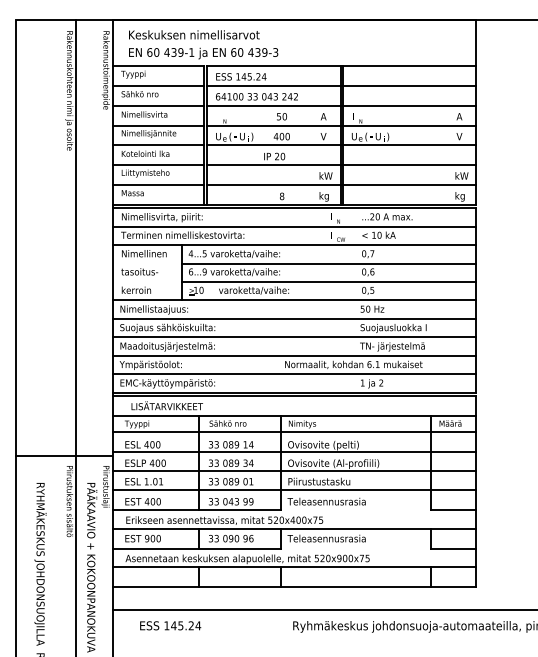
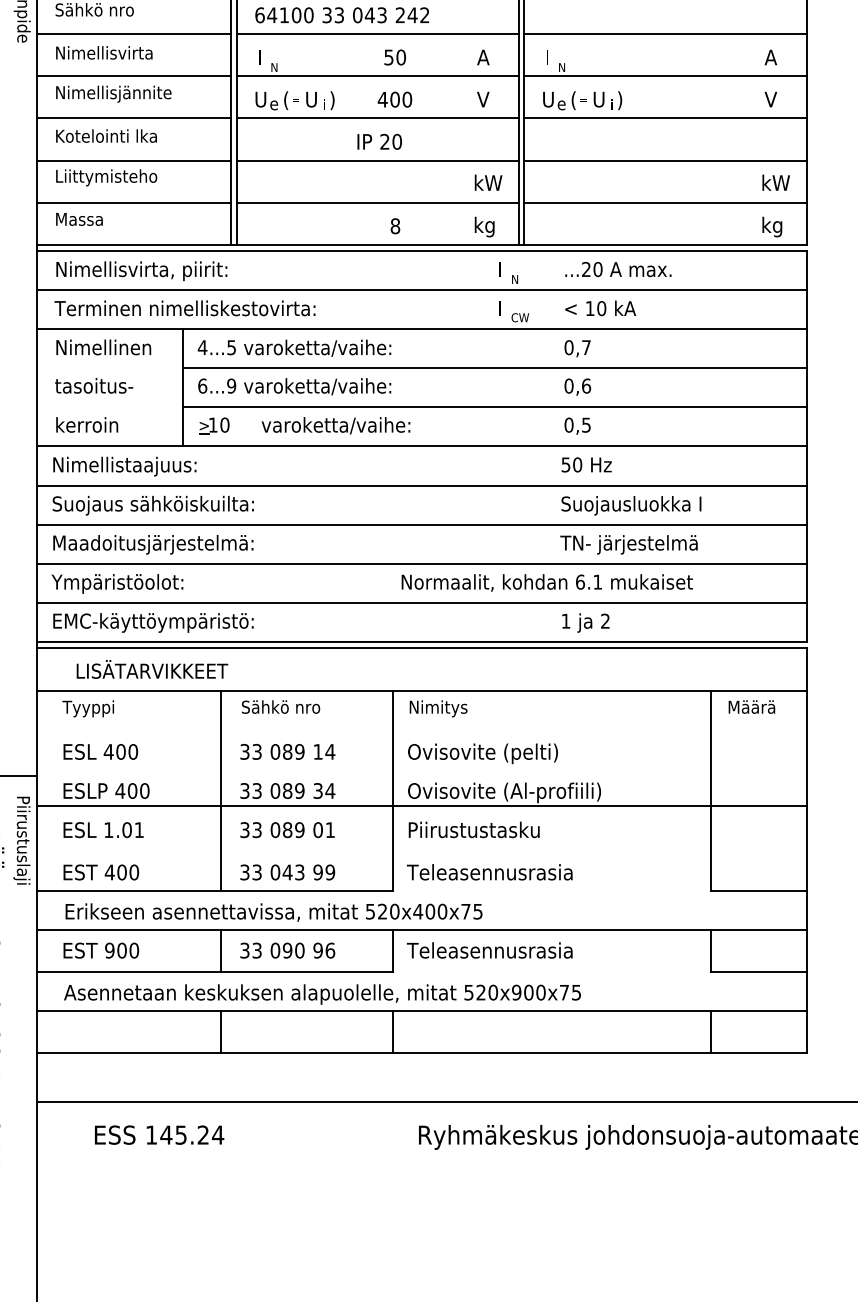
line: (294, 432) -> (421, 725), removed
line: (294, 452) -> (421, 768), removed
line: (294, 490) -> (421, 848), removed

